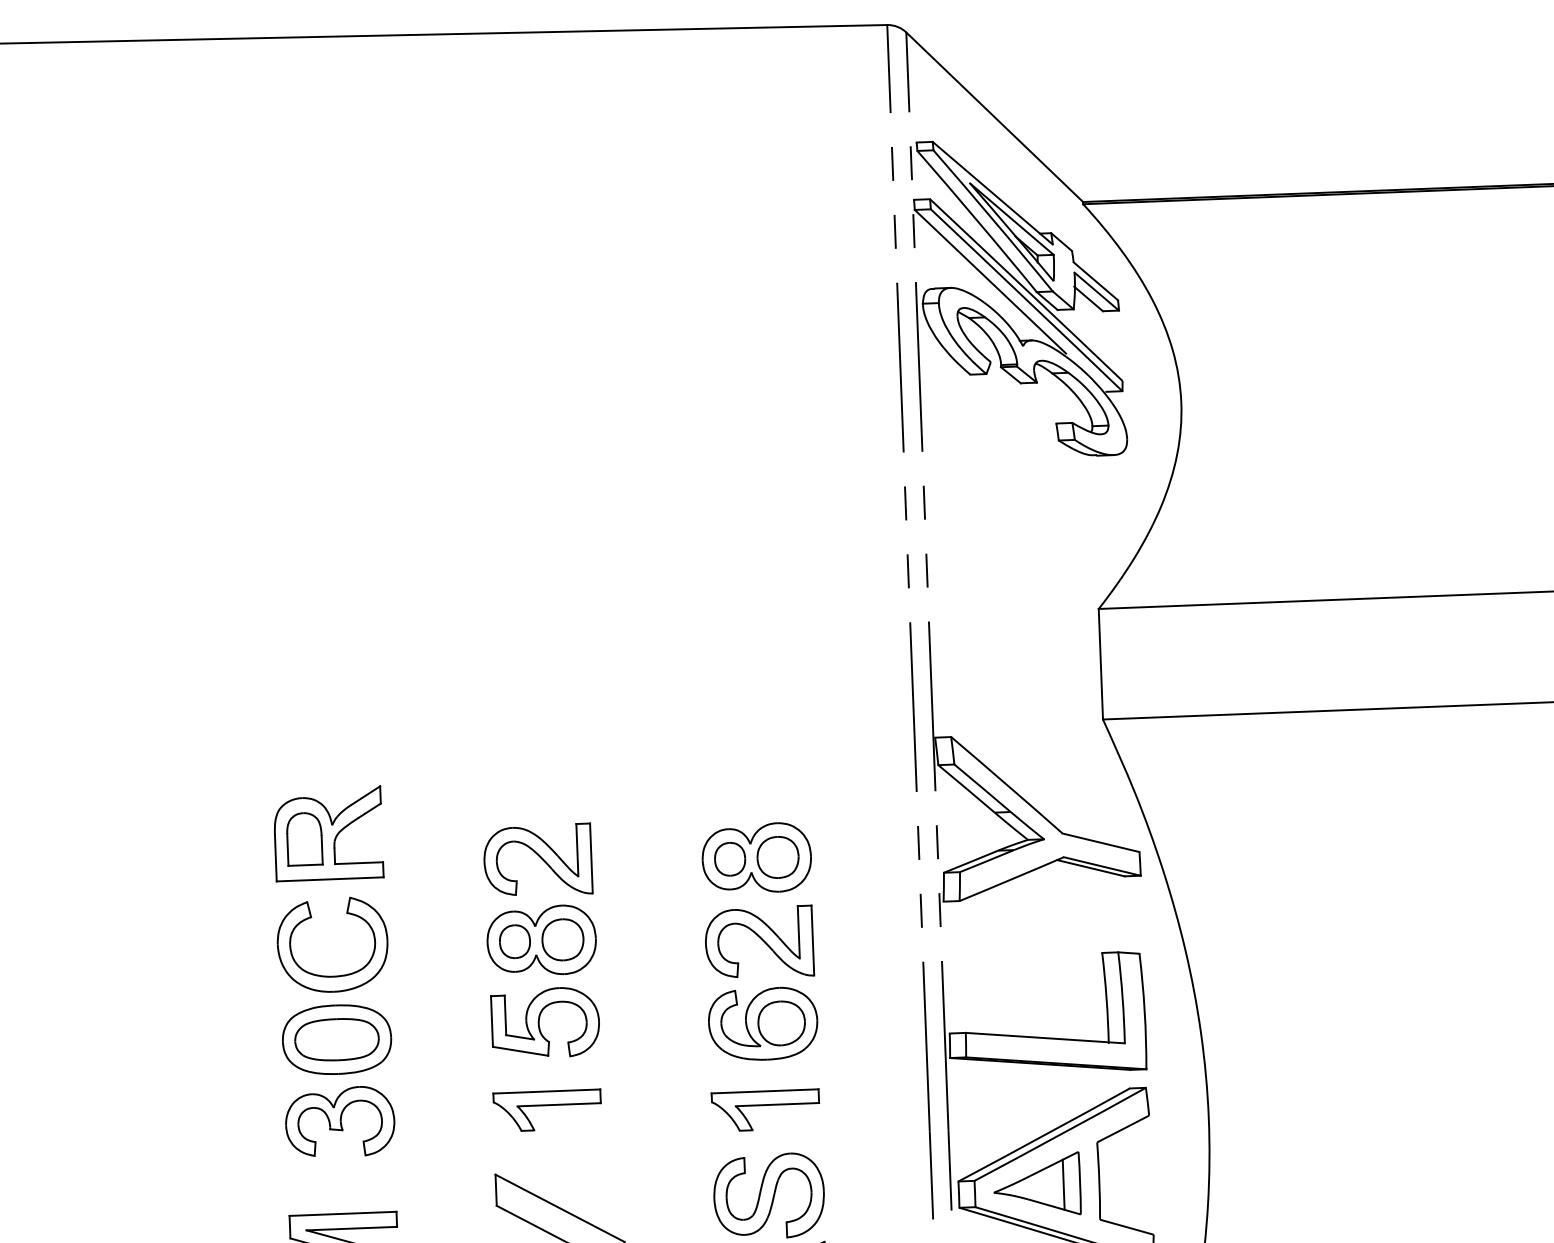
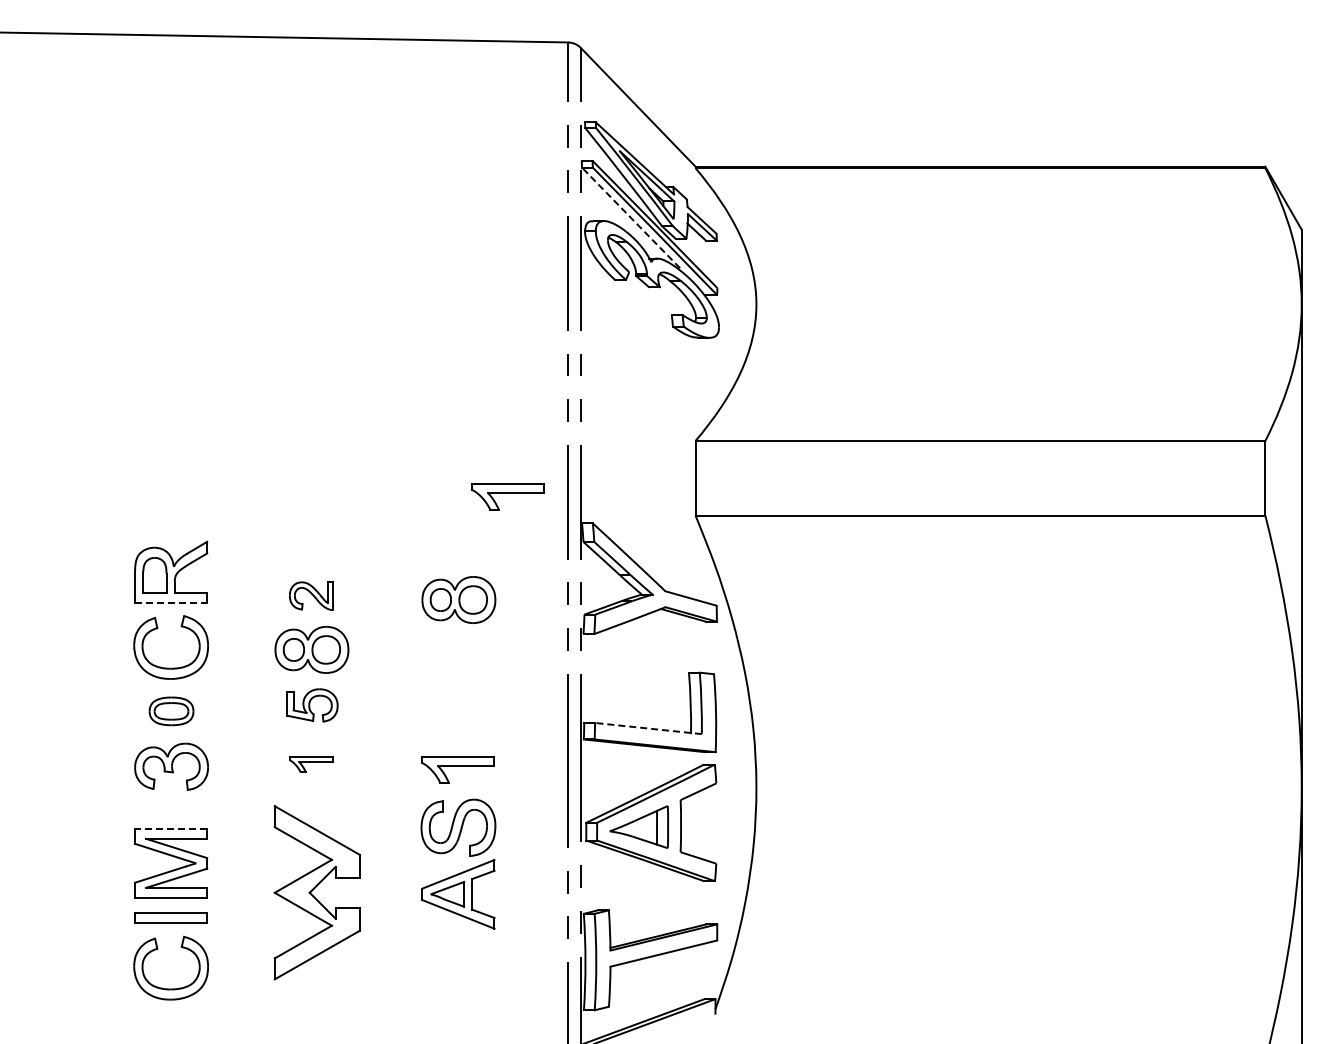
line: (989, 281) -> (630, 217), solid -> dashed
part: (823, 701) -> (507, 496), added
part: (537, 859) -> (311, 595), size x0.6
line: (330, 879) -> (171, 603), solid -> dashed
part: (761, 983) -> (458, 684), removed
part: (545, 1023) -> (312, 705), size x0.7
line: (1045, 1038) -> (648, 728), solid -> dashed
part: (336, 1040) -> (171, 711), size x0.6
part: (547, 1110) -> (311, 764), size x0.6
line: (342, 1213) -> (170, 828), solid -> dashed

